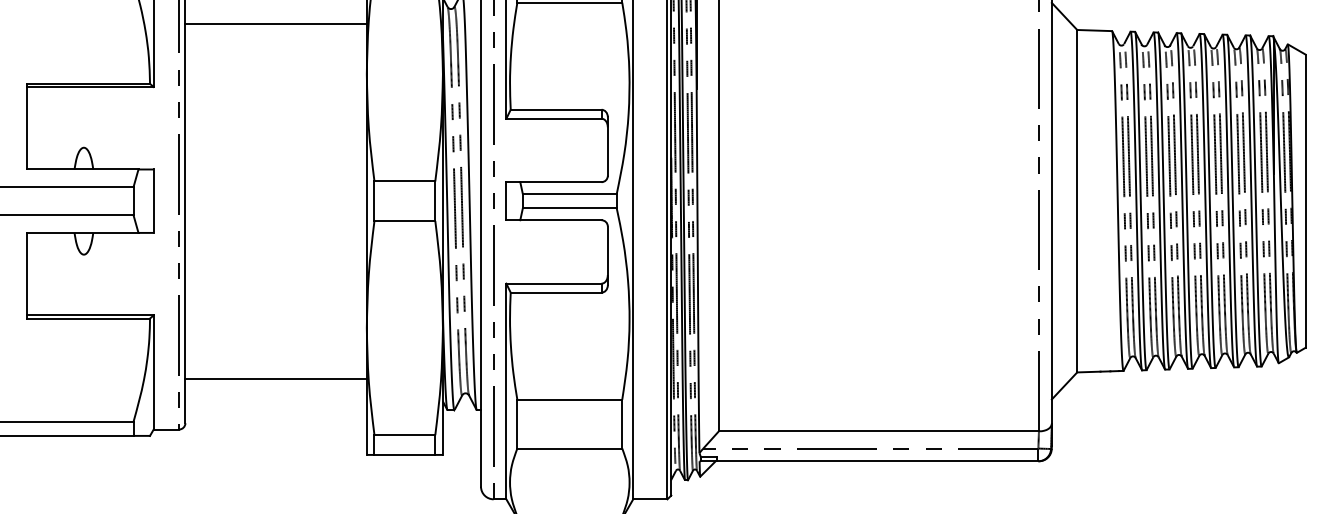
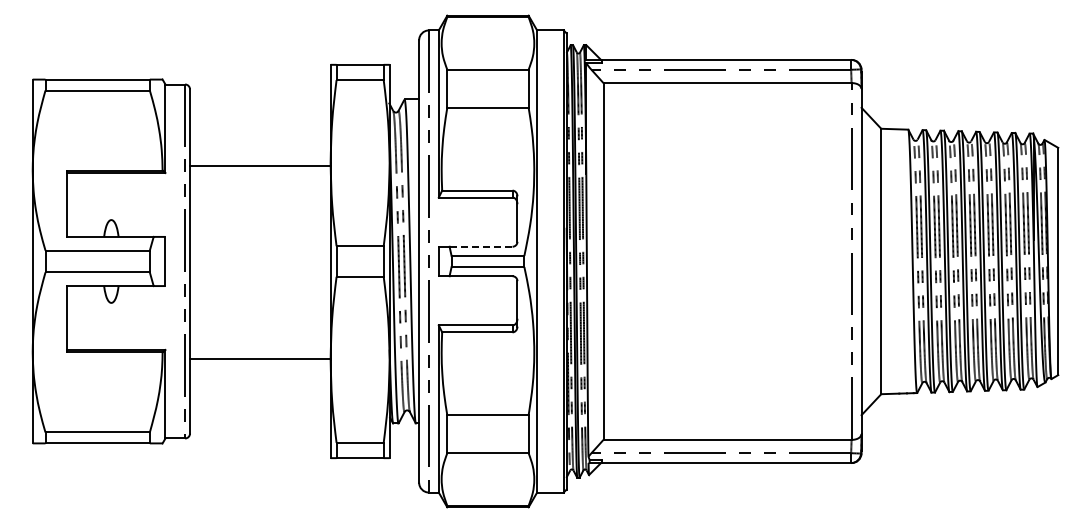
line: (276, 23) -> (260, 165), moved
line: (561, 181) -> (481, 246), solid -> dashed
line: (276, 379) -> (260, 359), moved

